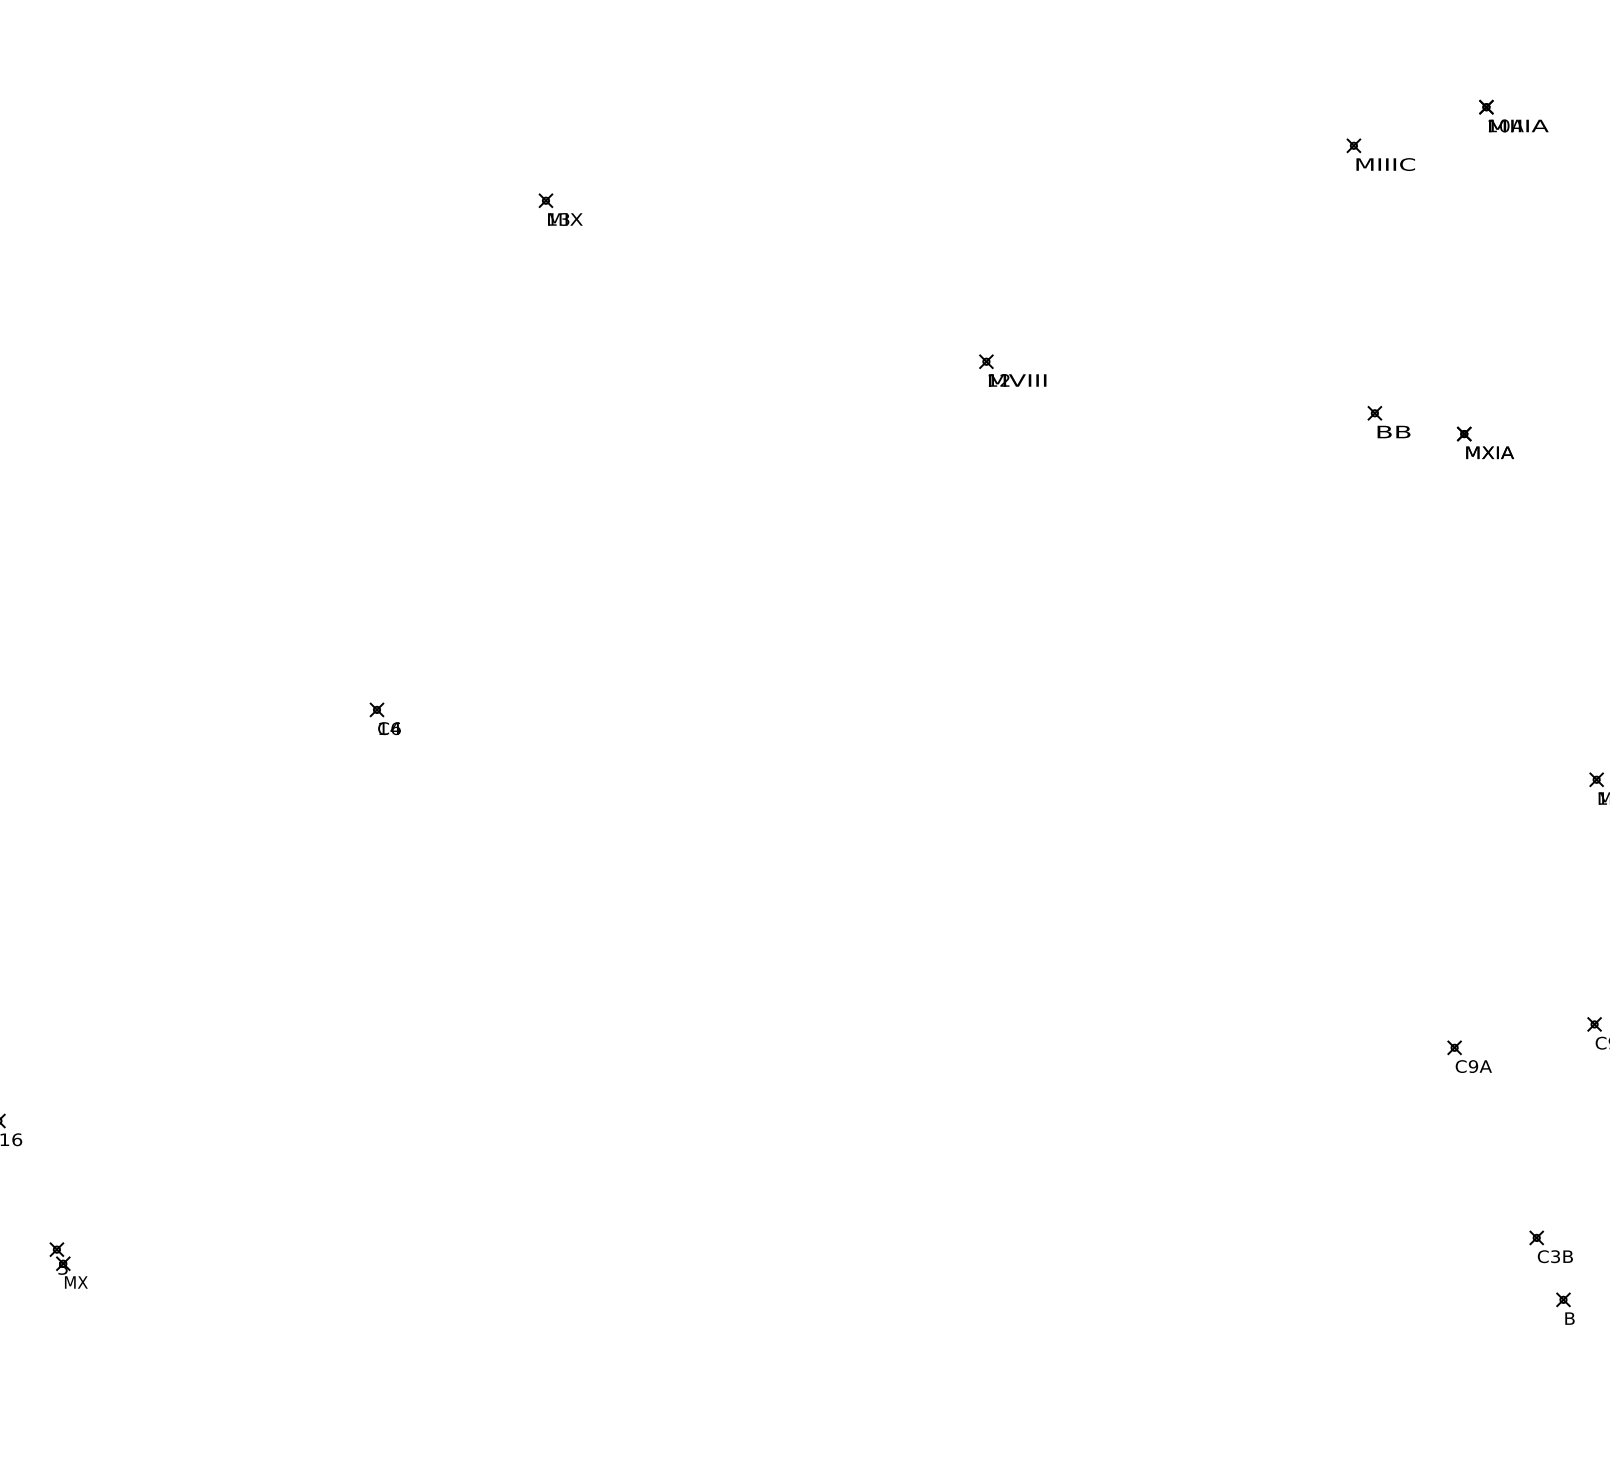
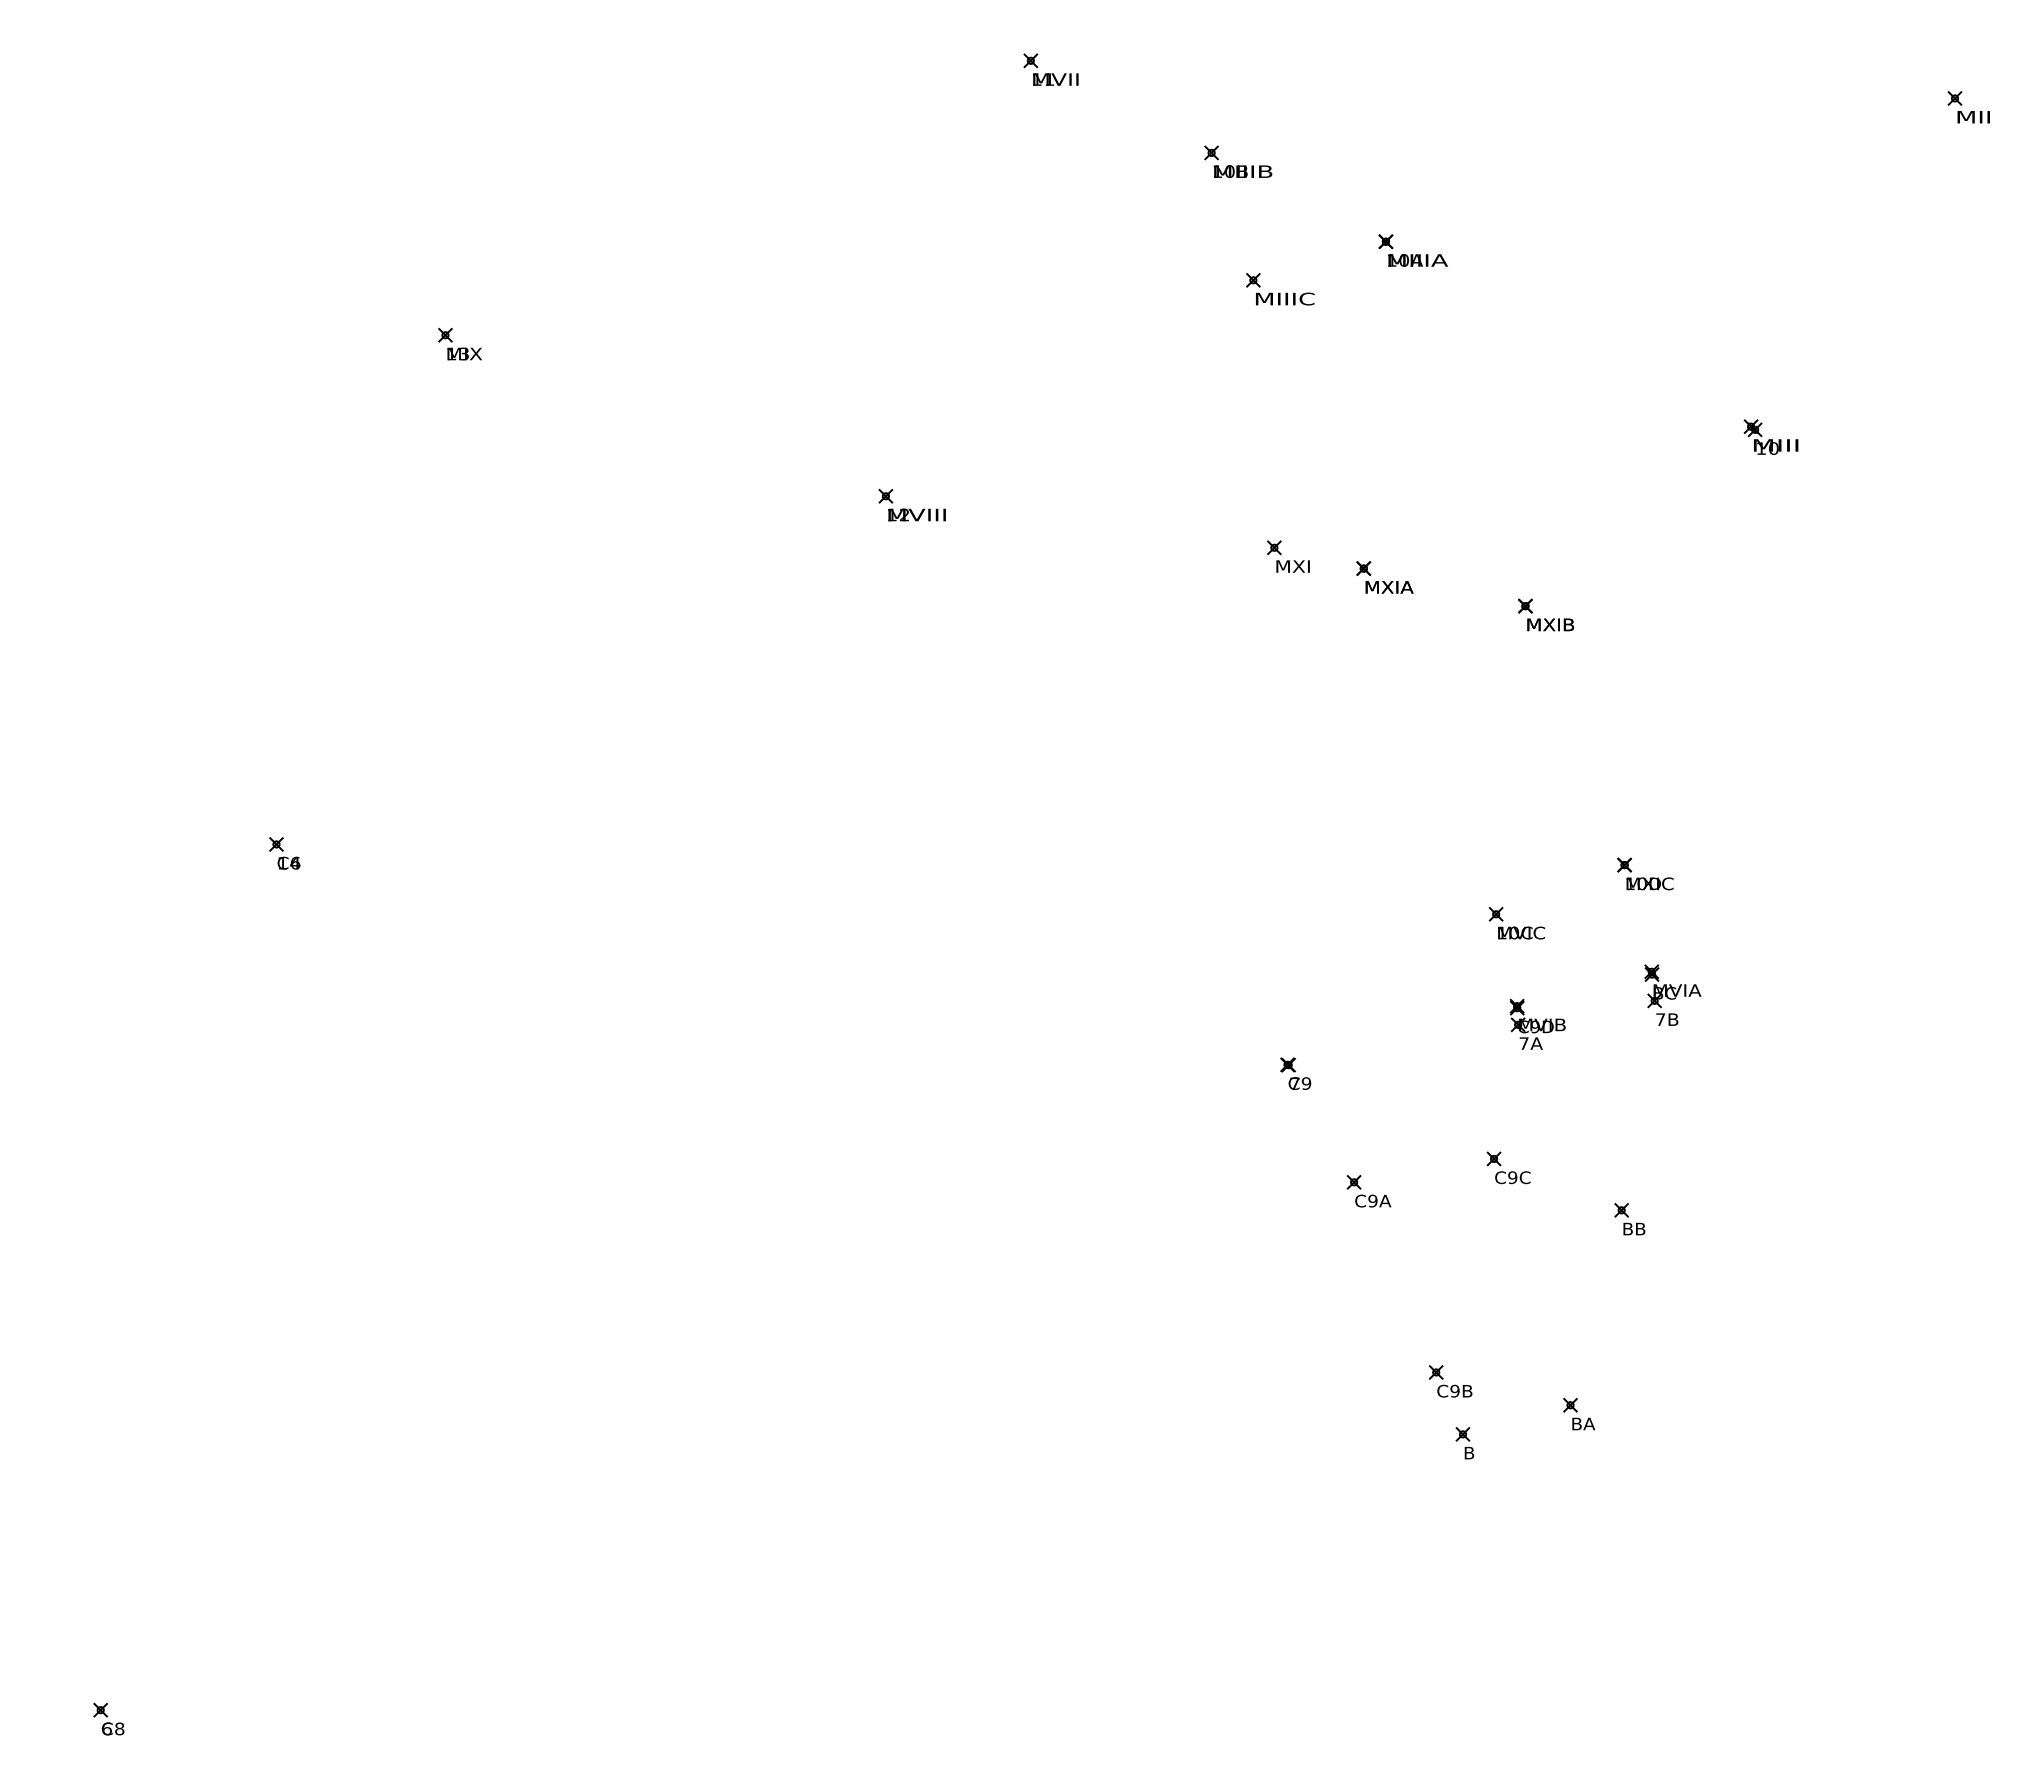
part: (1339, 26) -> (1238, 161), added
text: (1393, 431) -> (1292, 566), BB -> MXI
part: (1396, 938) -> (1295, 1073), added
text: (1555, 1255) -> (1454, 1390), C3B -> C9B

